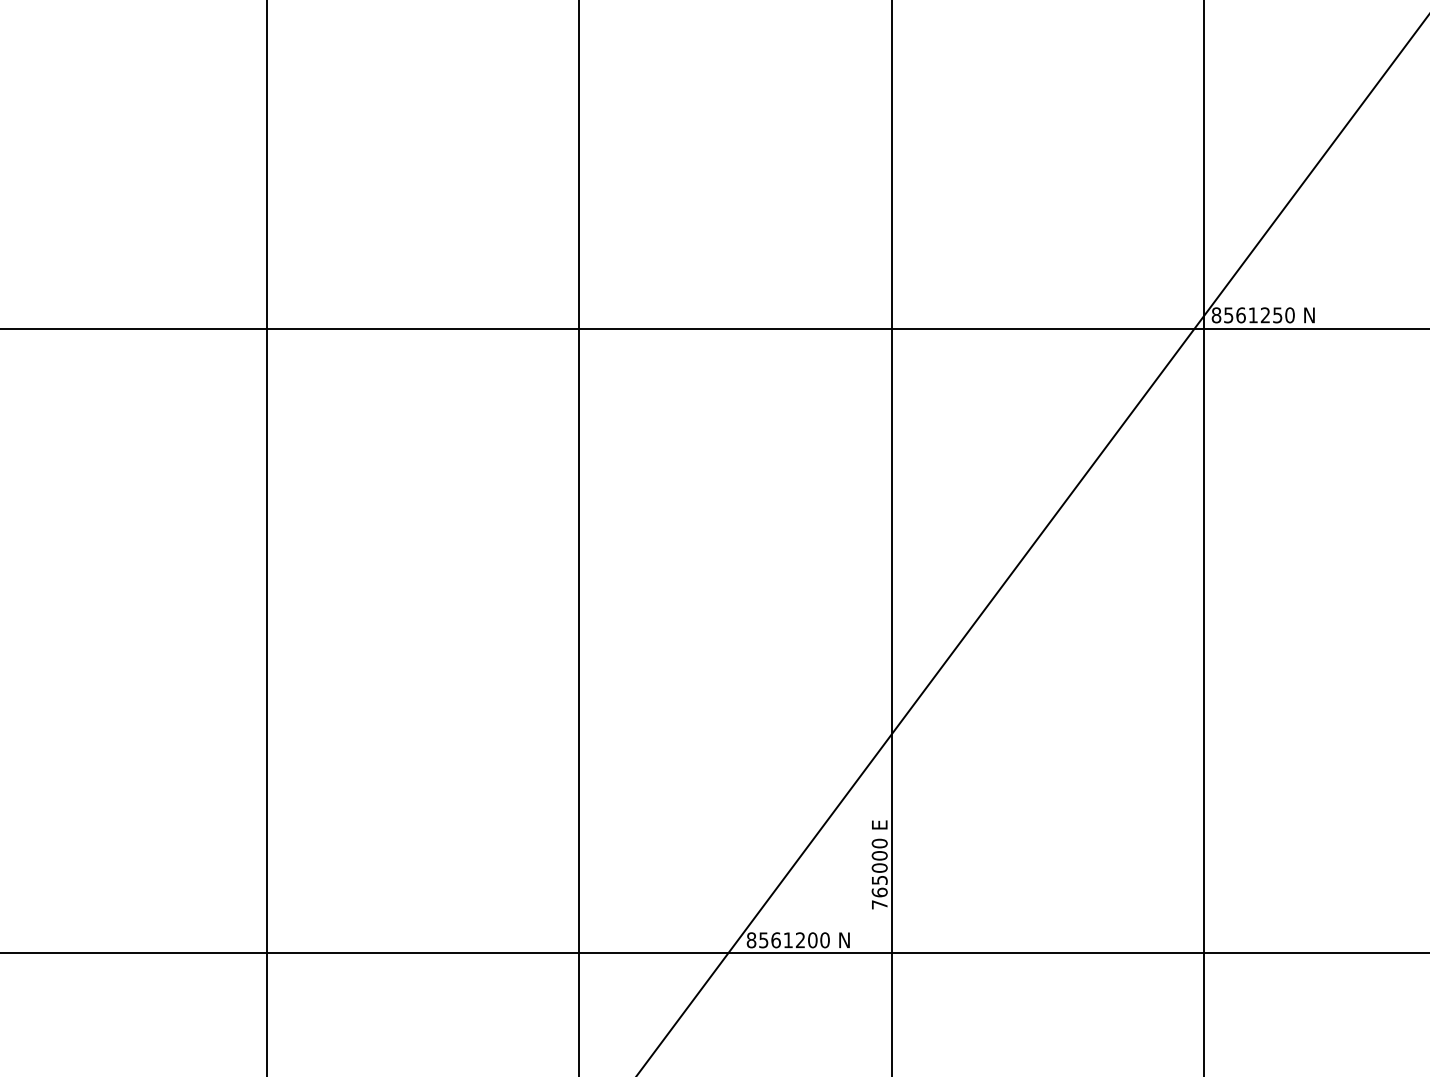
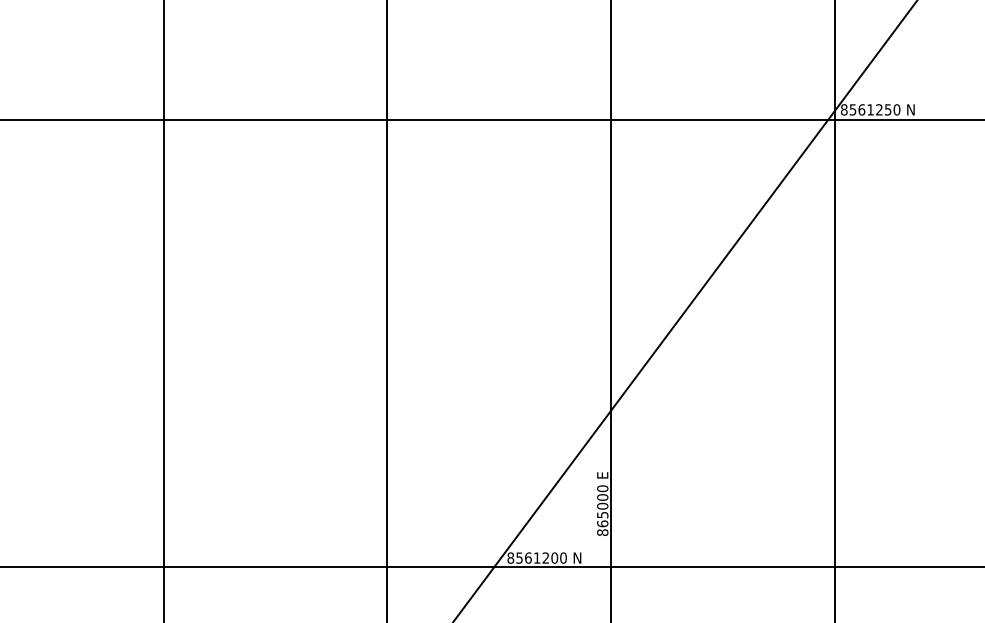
text: (879, 904) -> (602, 532), 765000 -> 865000

